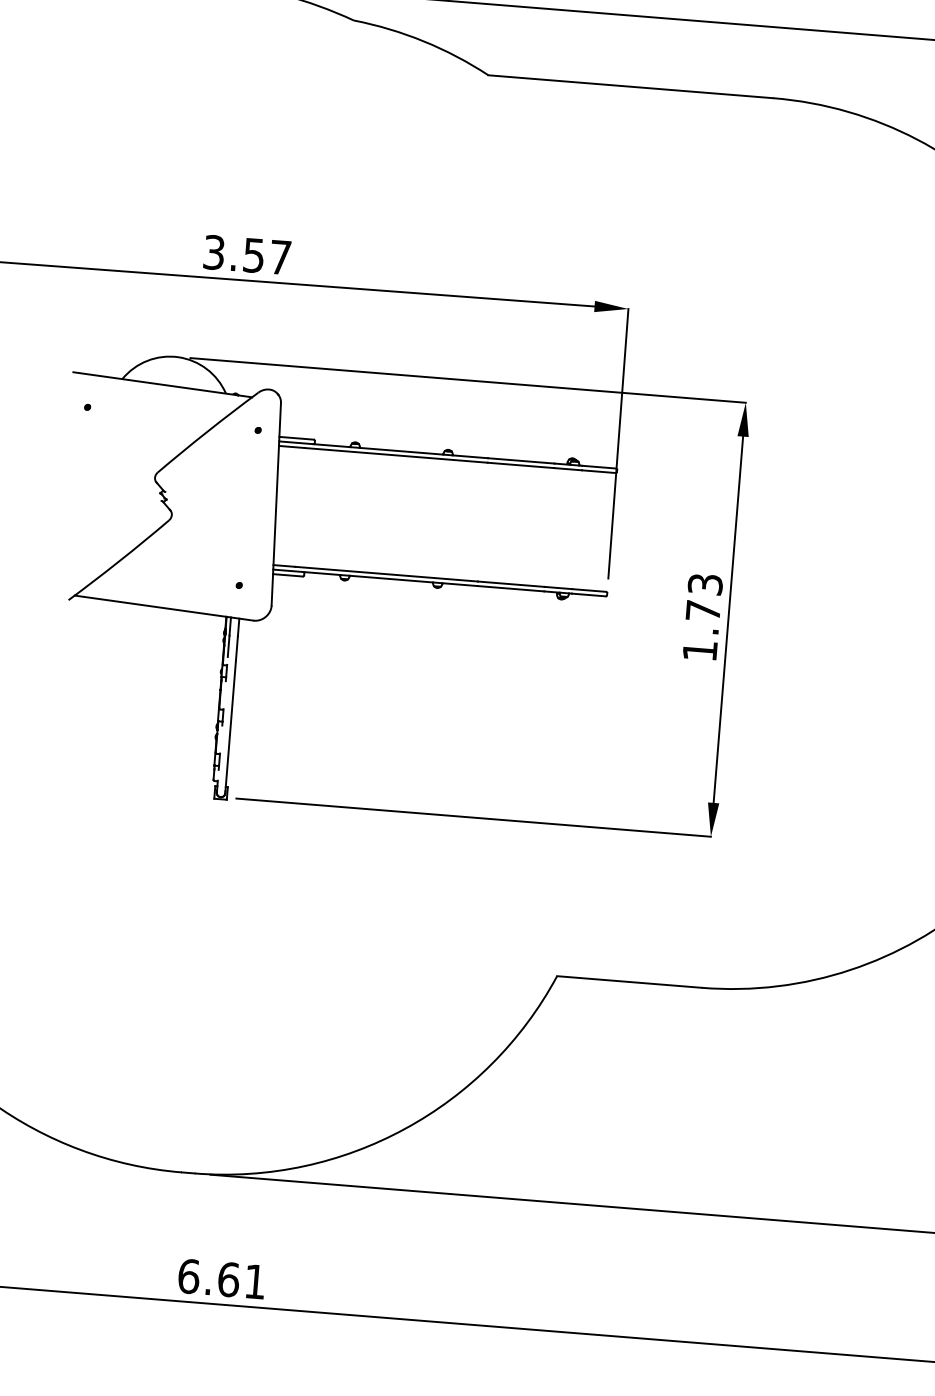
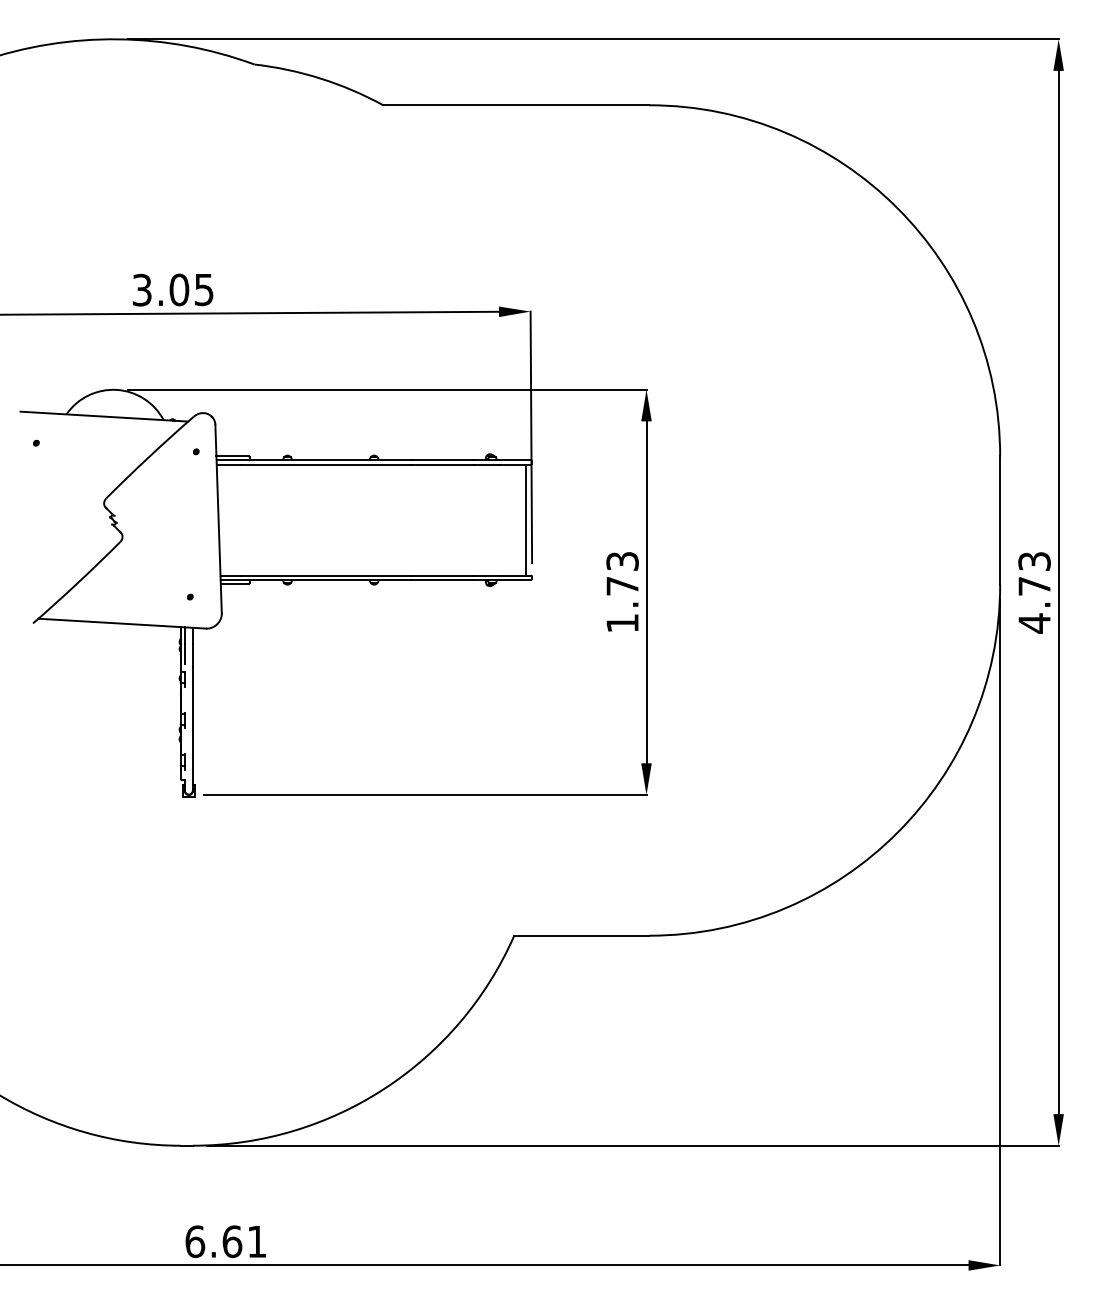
text: (267, 256) -> (191, 289), 3.57 -> 3.05
line: (605, 531) -> (525, 519), added

